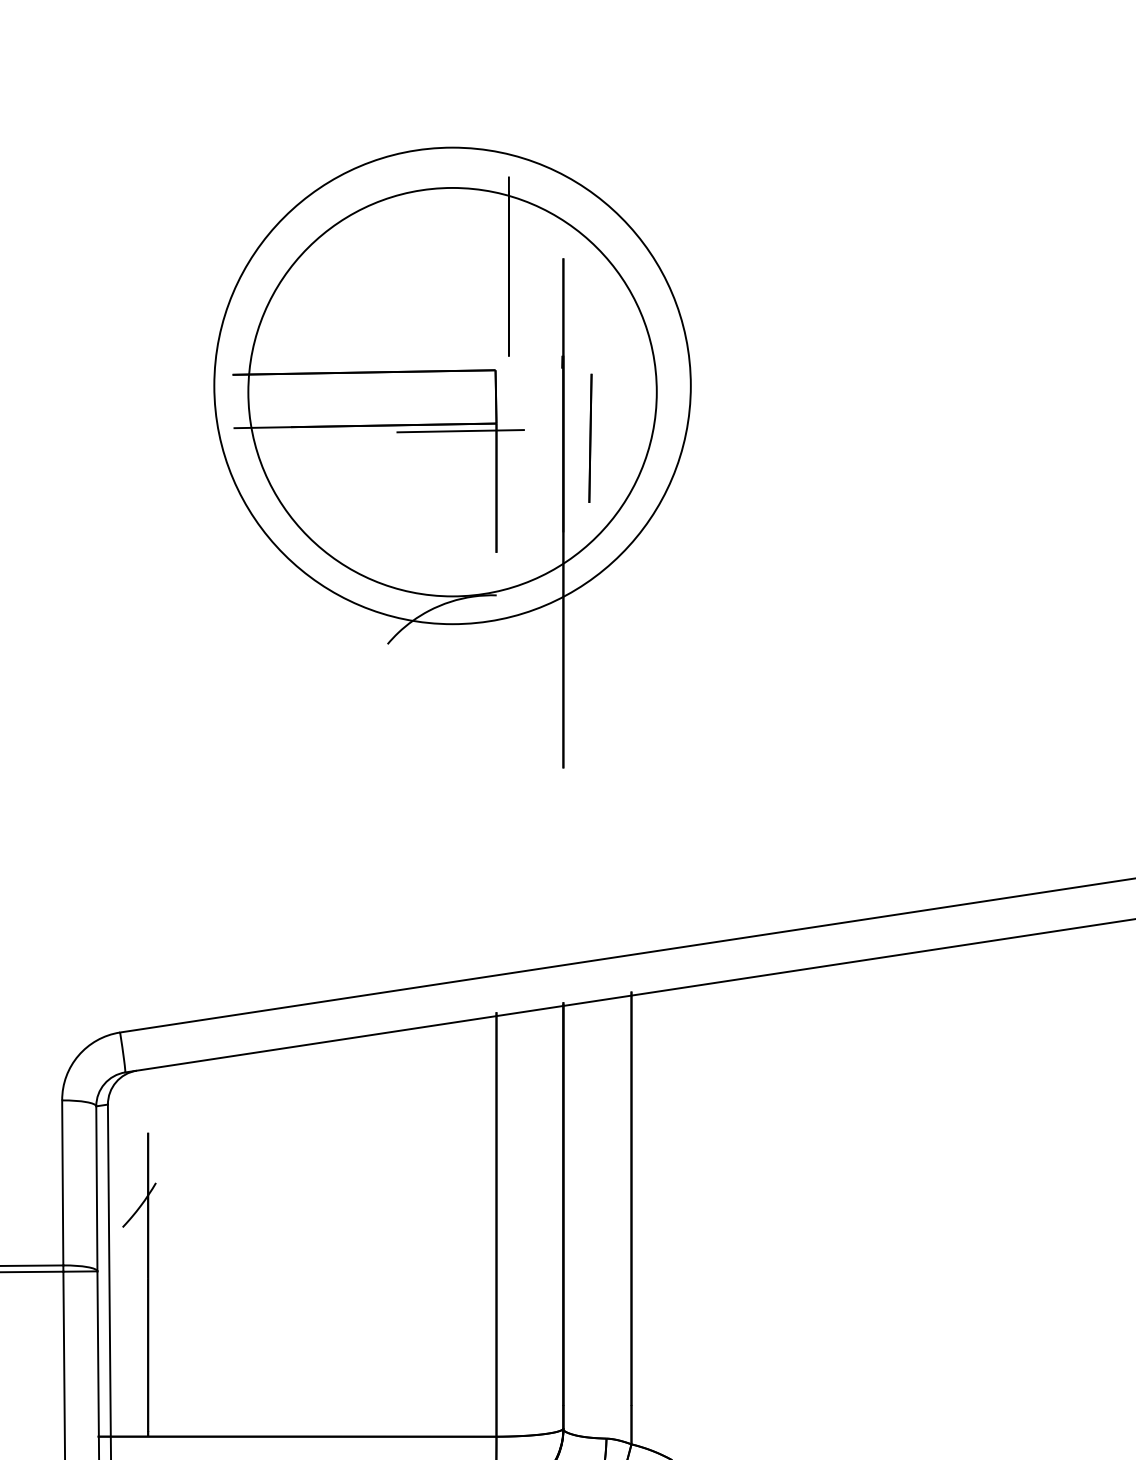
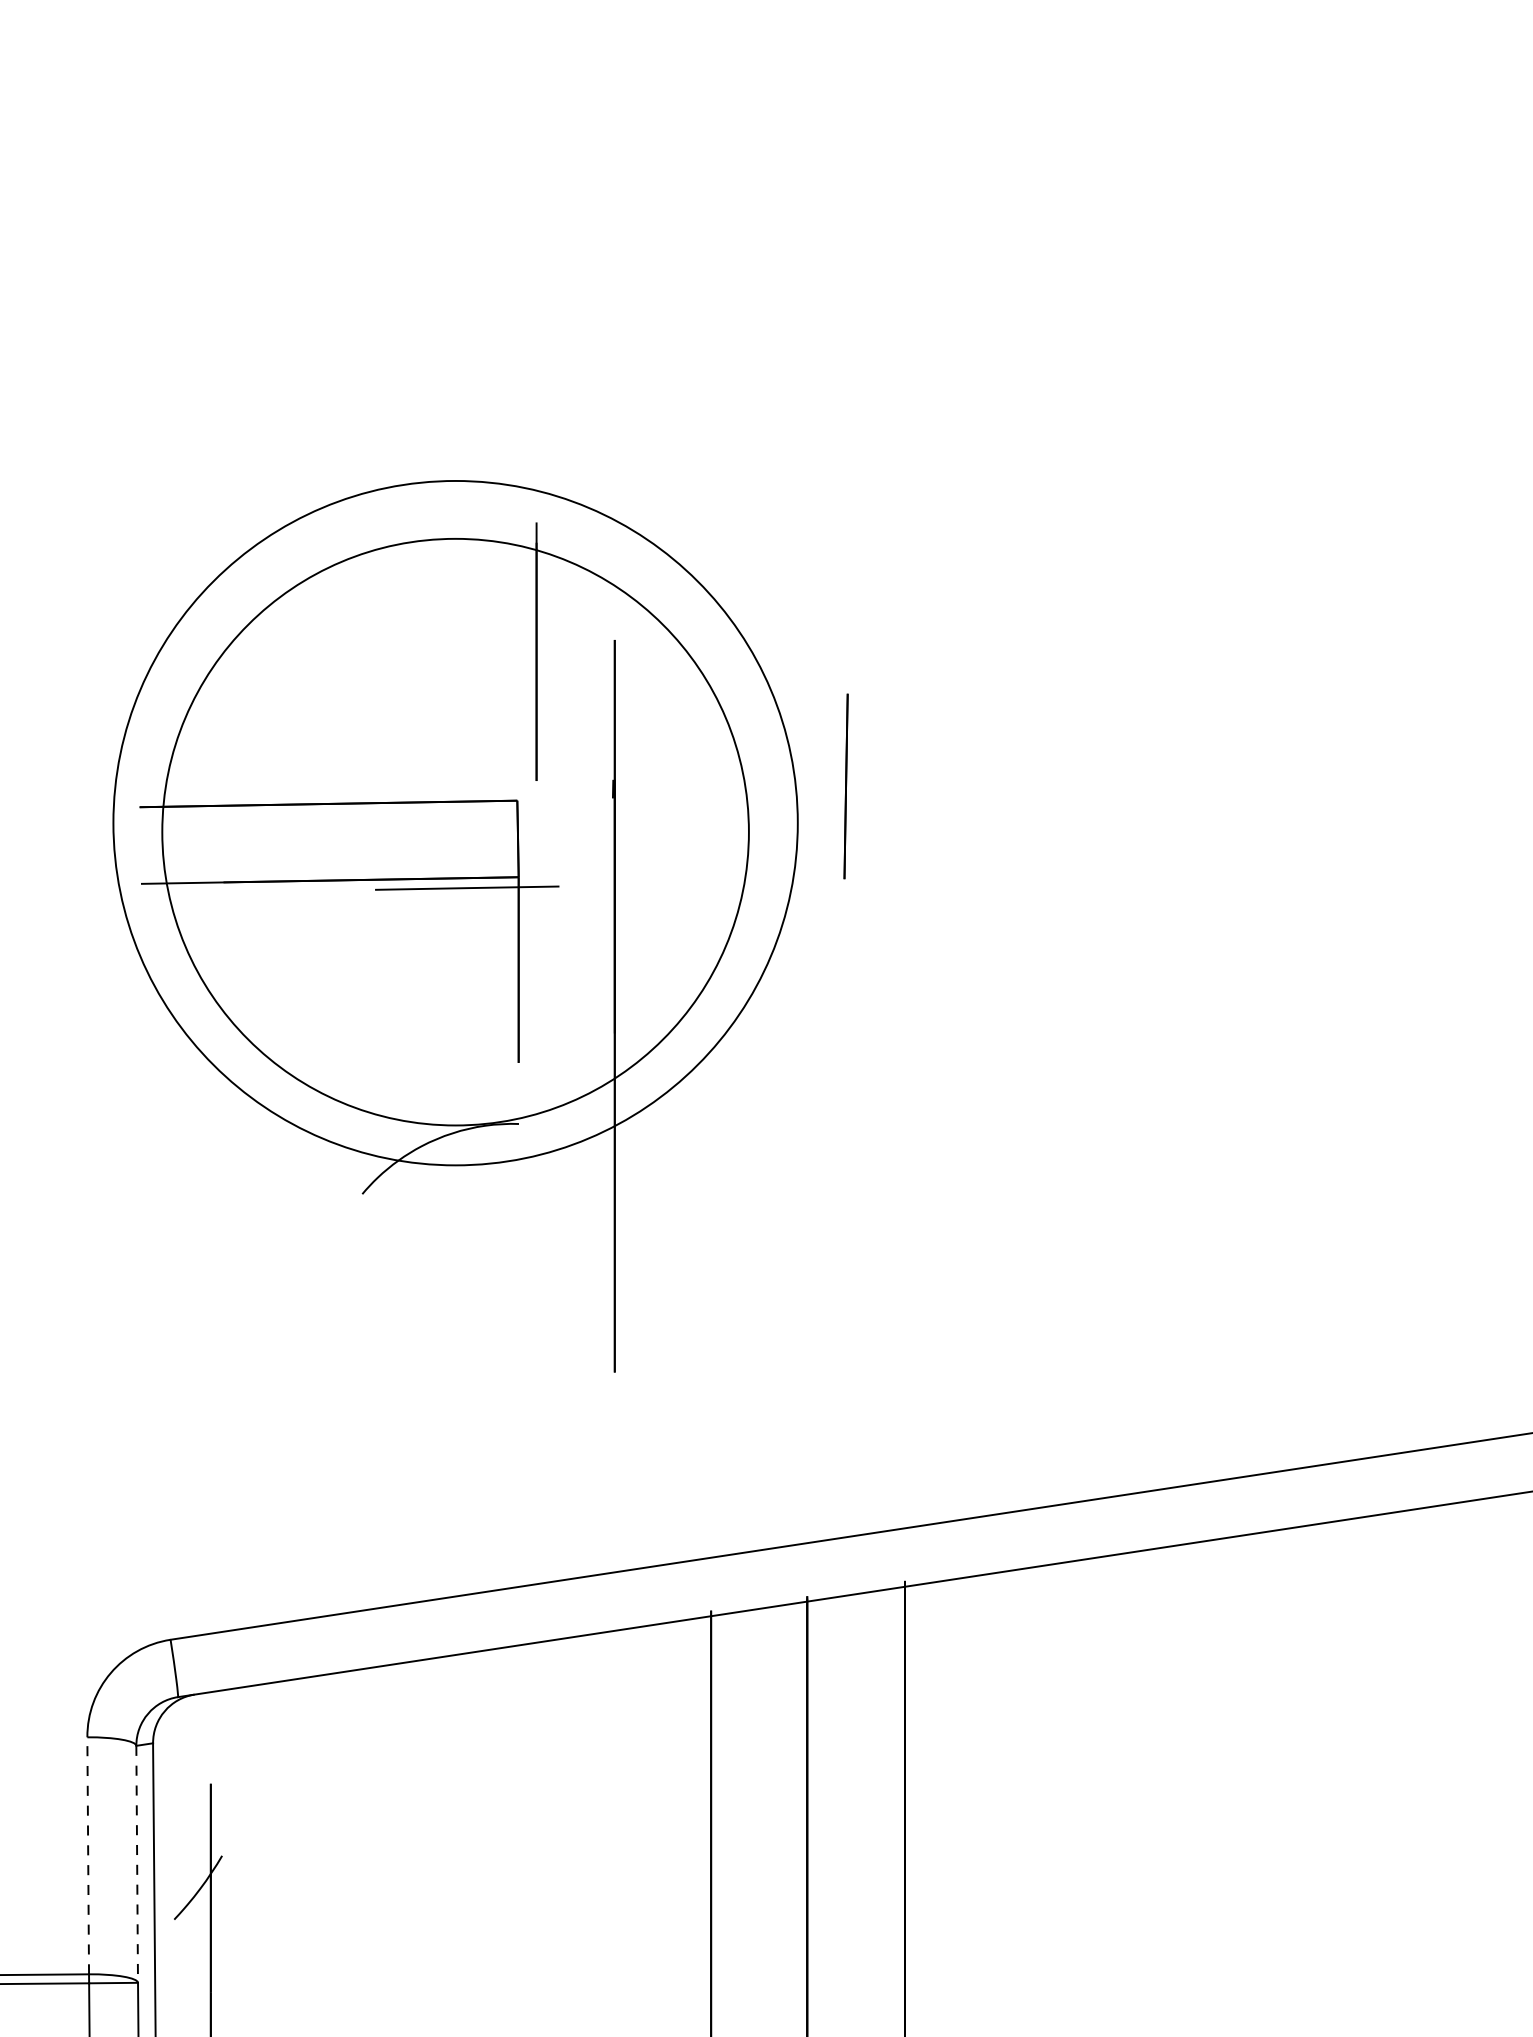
part: (452, 457) -> (455, 925), moved
line: (62, 1182) -> (87, 1855), solid -> dashed
line: (96, 1188) -> (136, 1863), solid -> dashed

